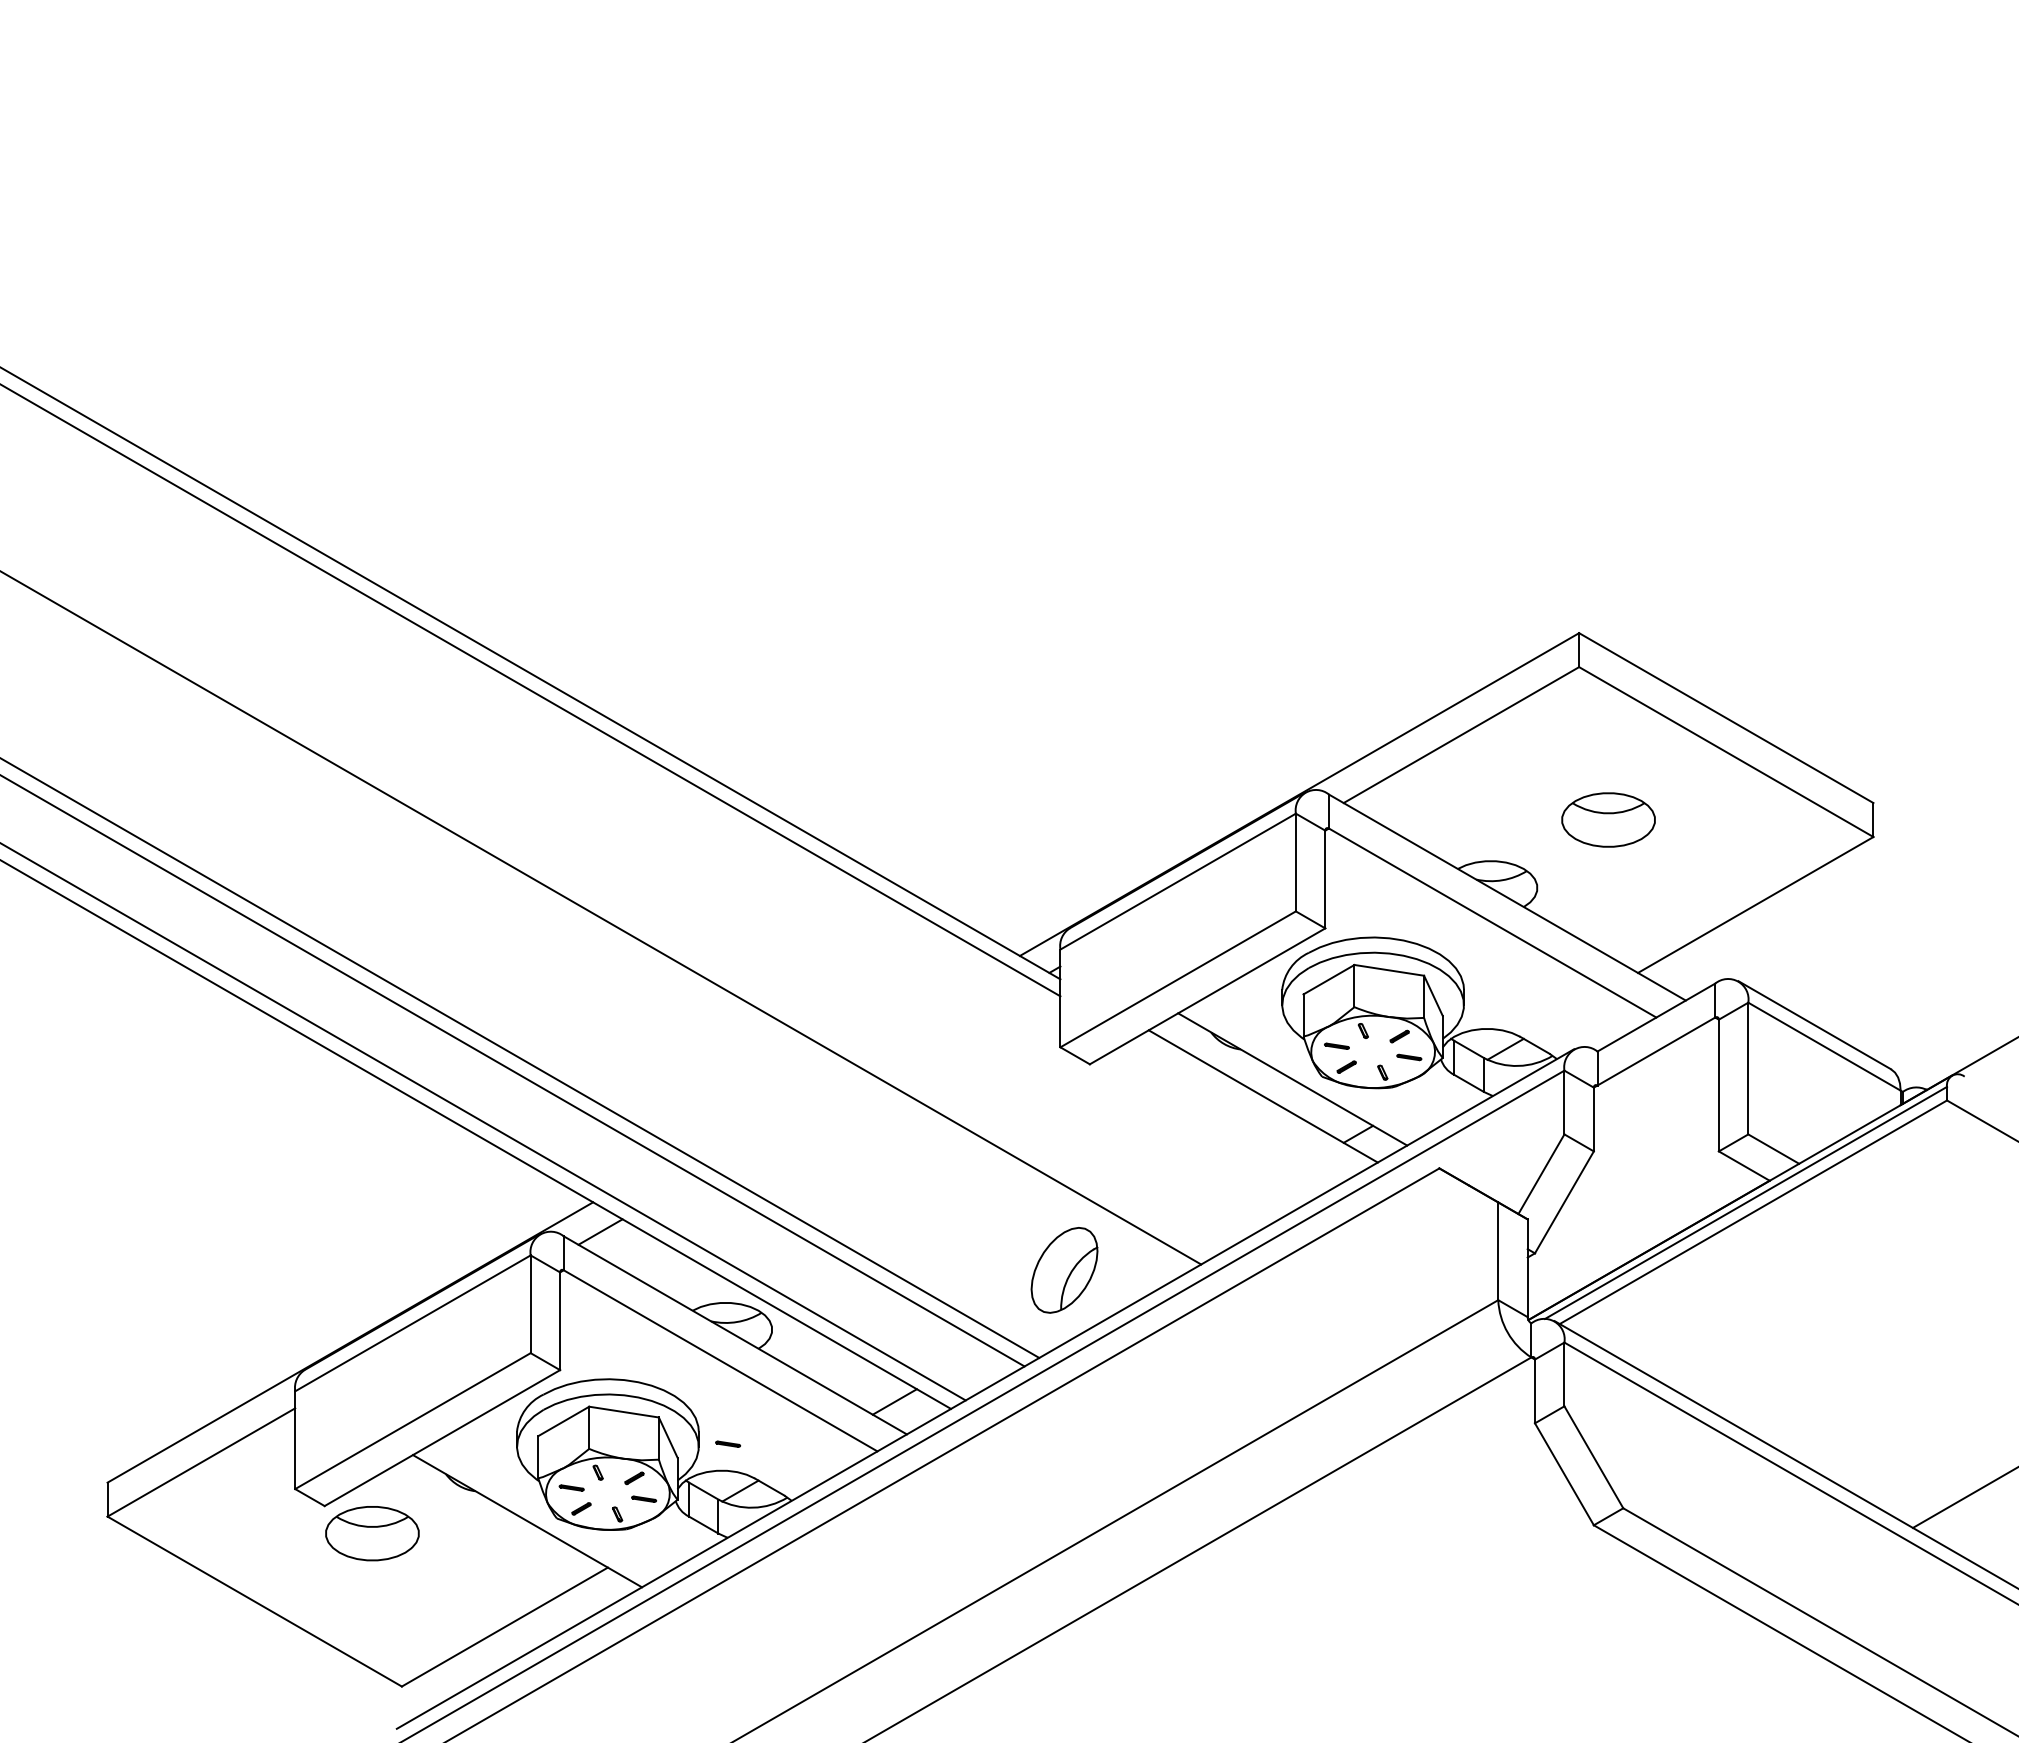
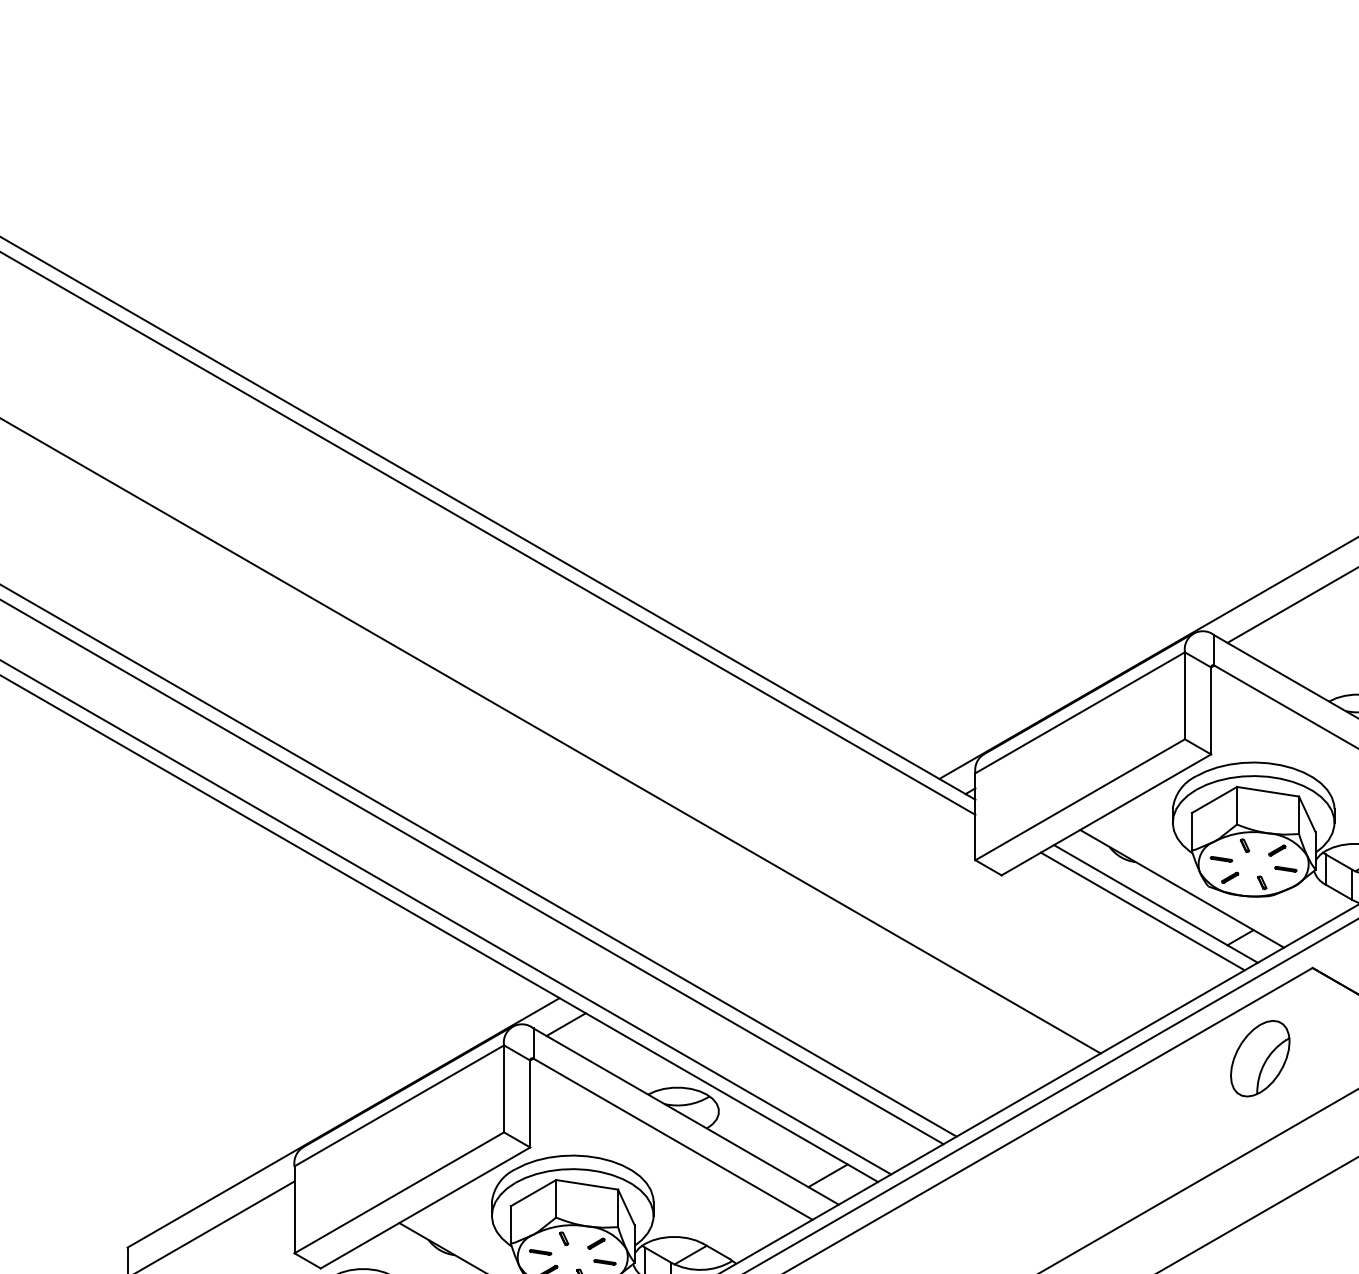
line: (1248, 1104) -> (1142, 911), added
part: (1064, 1270) -> (1260, 1058), moved
part: (728, 1443) -> (680, 1212), removed

